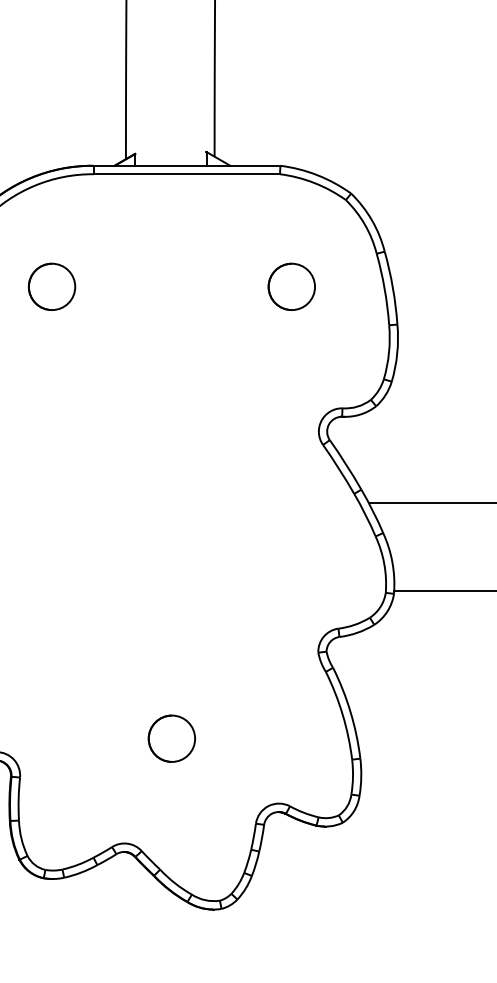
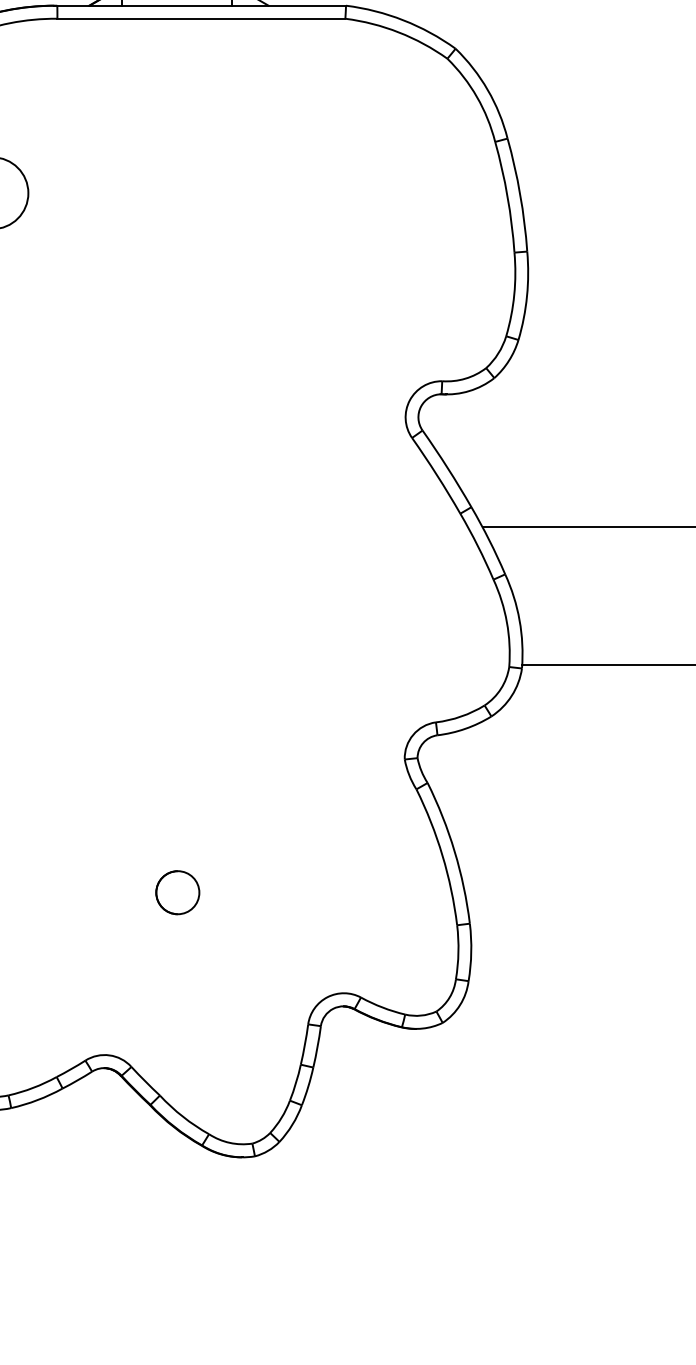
circle: (291, 286) -> (363, 192), removed
circle: (171, 738) -> (177, 892), size x0.6

